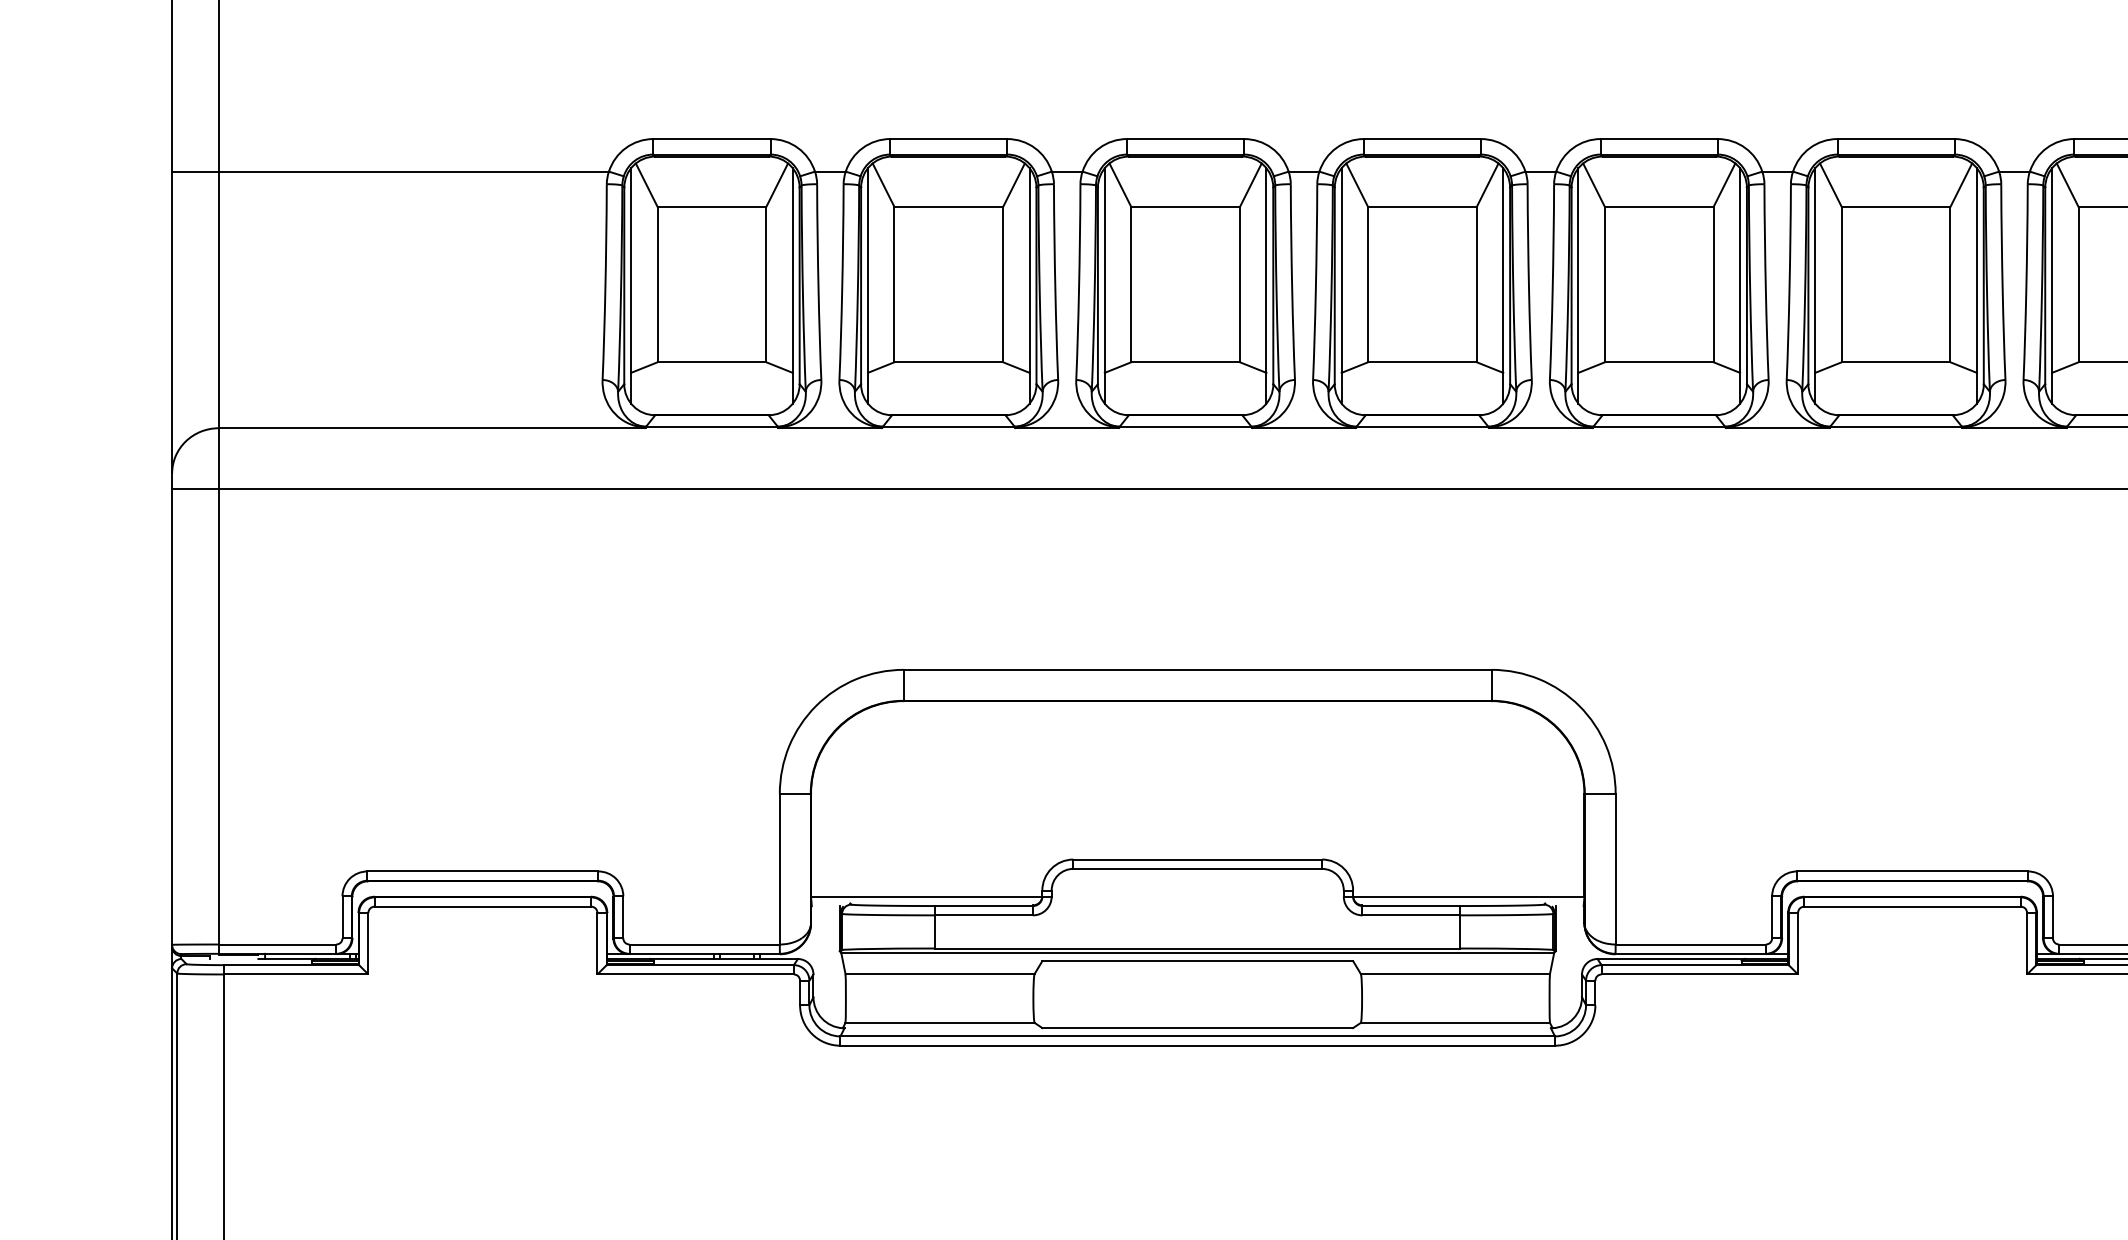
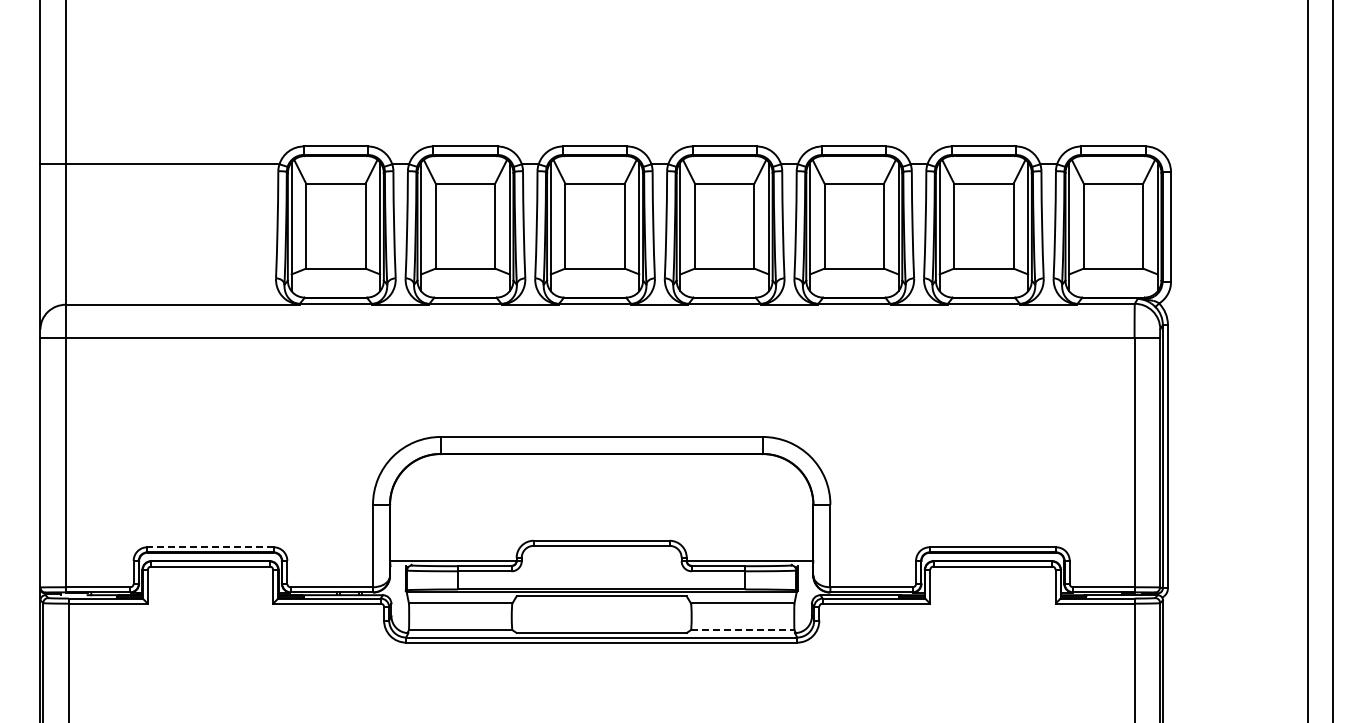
line: (482, 871) -> (210, 547), solid -> dashed
line: (1455, 1023) -> (742, 630), solid -> dashed

